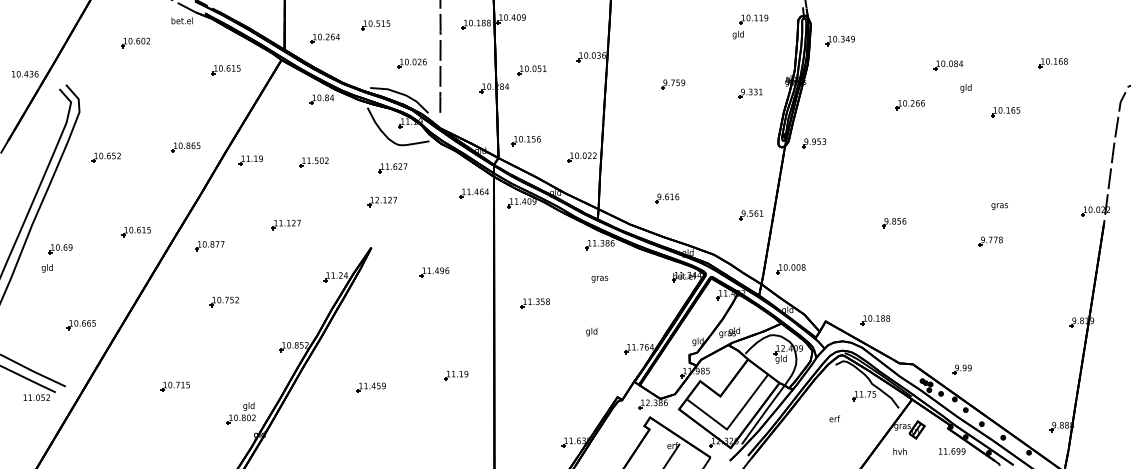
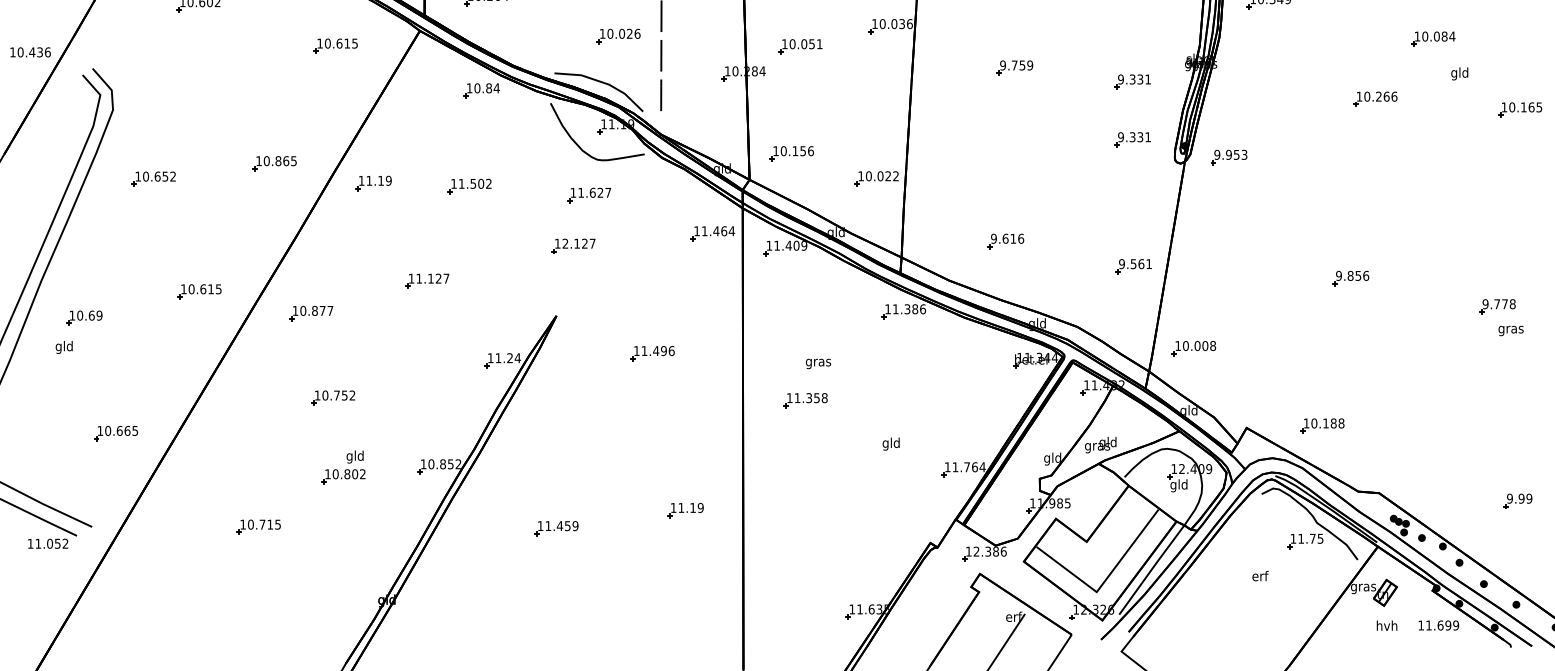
part: (750, 131) -> (1132, 139), added
text: (999, 206) -> (1510, 330), moved
text: (599, 279) -> (817, 364), moved
part: (961, 369) -> (1516, 501), moved
part: (240, 413) -> (342, 467), moved
text: (899, 451) -> (1386, 625), moved

